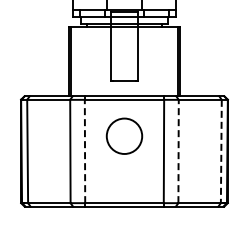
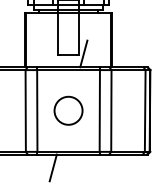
line: (143, 79) -> (83, 53), added
circle: (124, 135) -> (68, 110), moved
line: (85, 151) -> (37, 110), dashed -> solid
line: (178, 151) -> (111, 110), dashed -> solid
line: (221, 151) -> (145, 110), dashed -> solid
line: (104, 223) -> (52, 167), added

